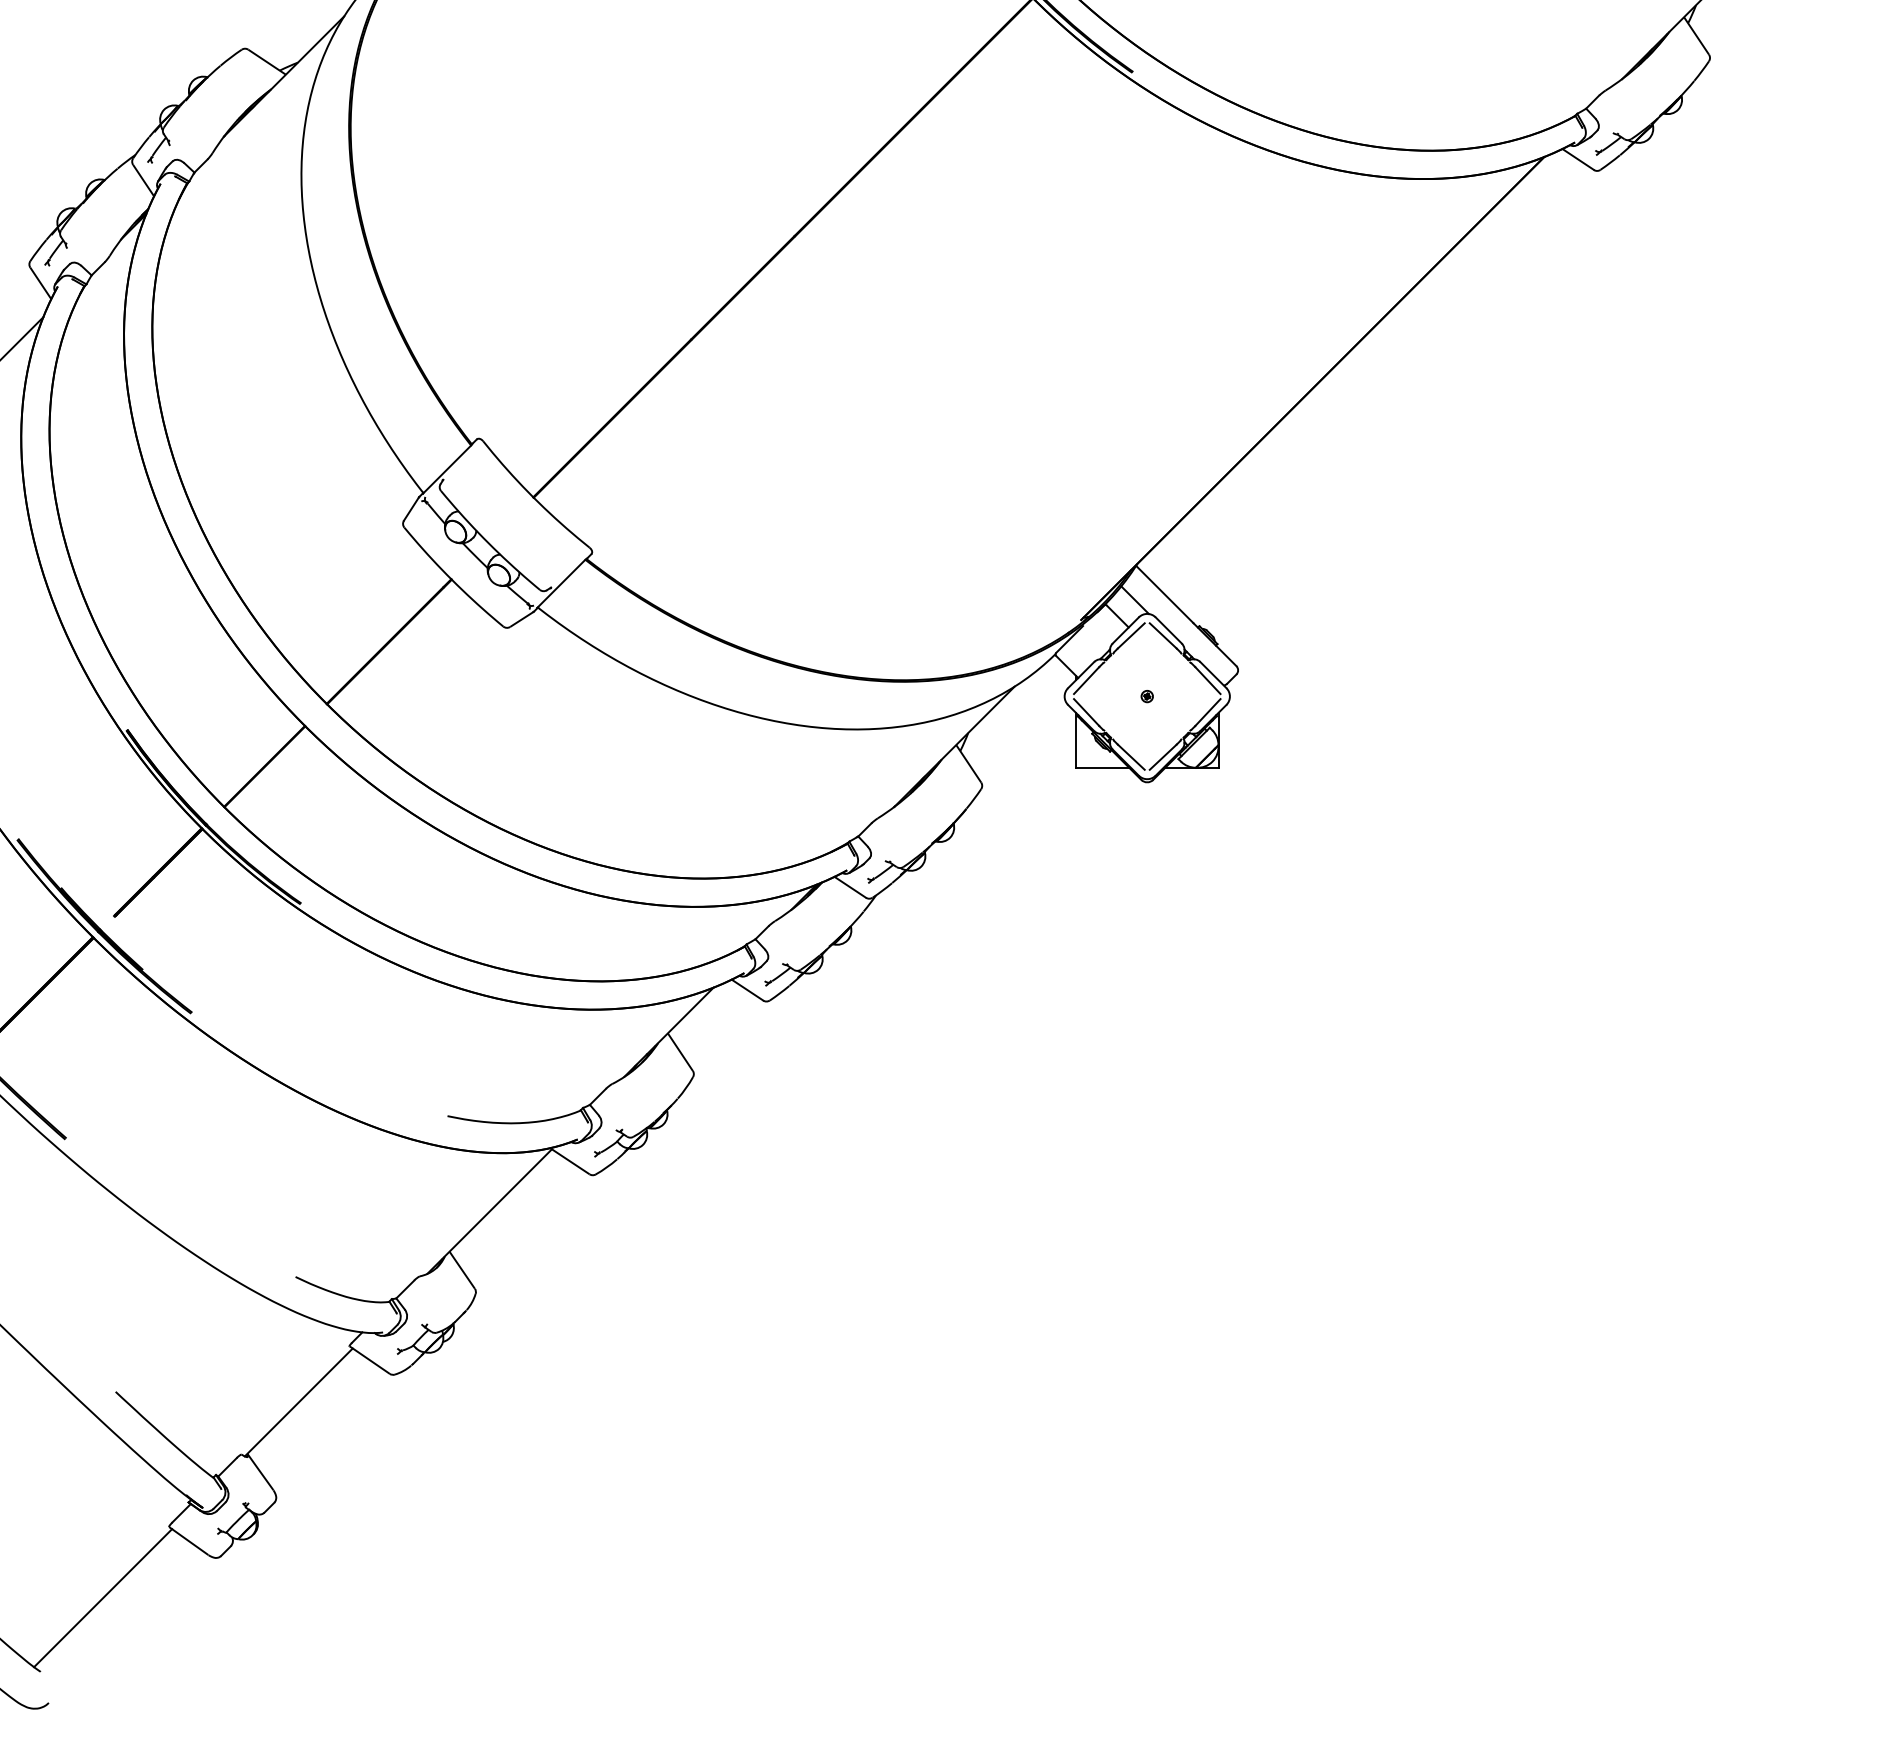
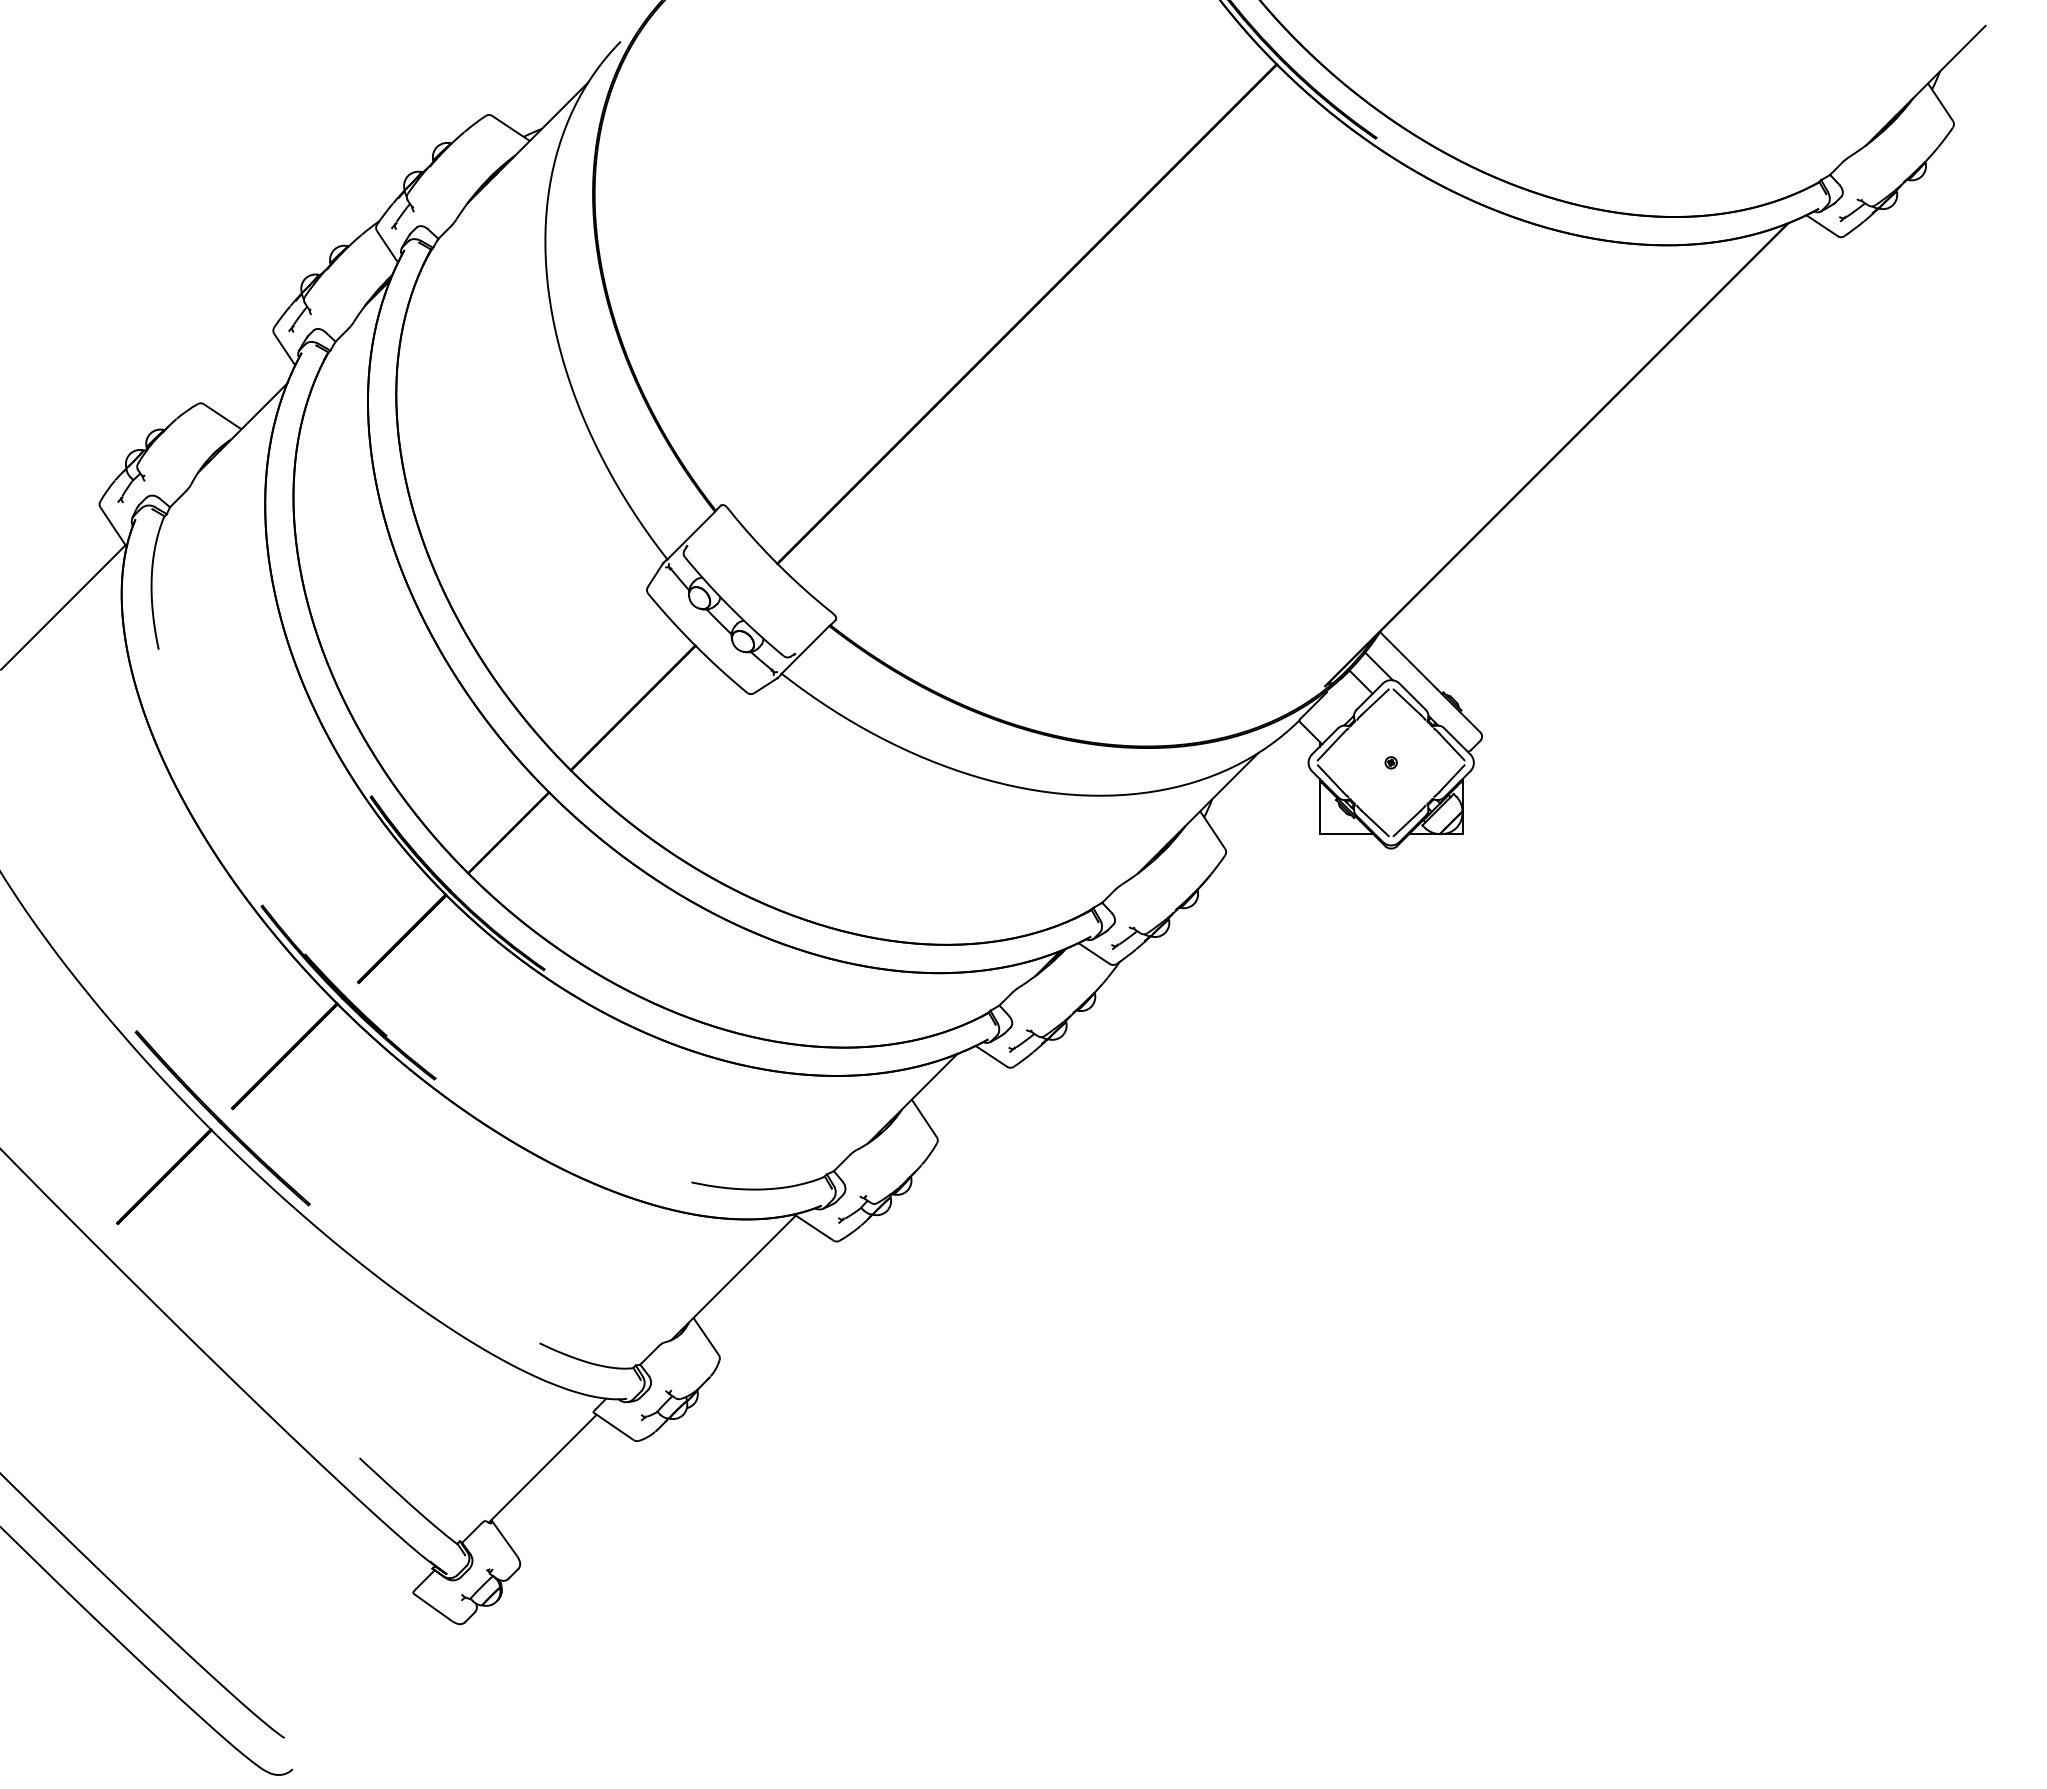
line: (102, 1598) -> (346, 1664), removed

